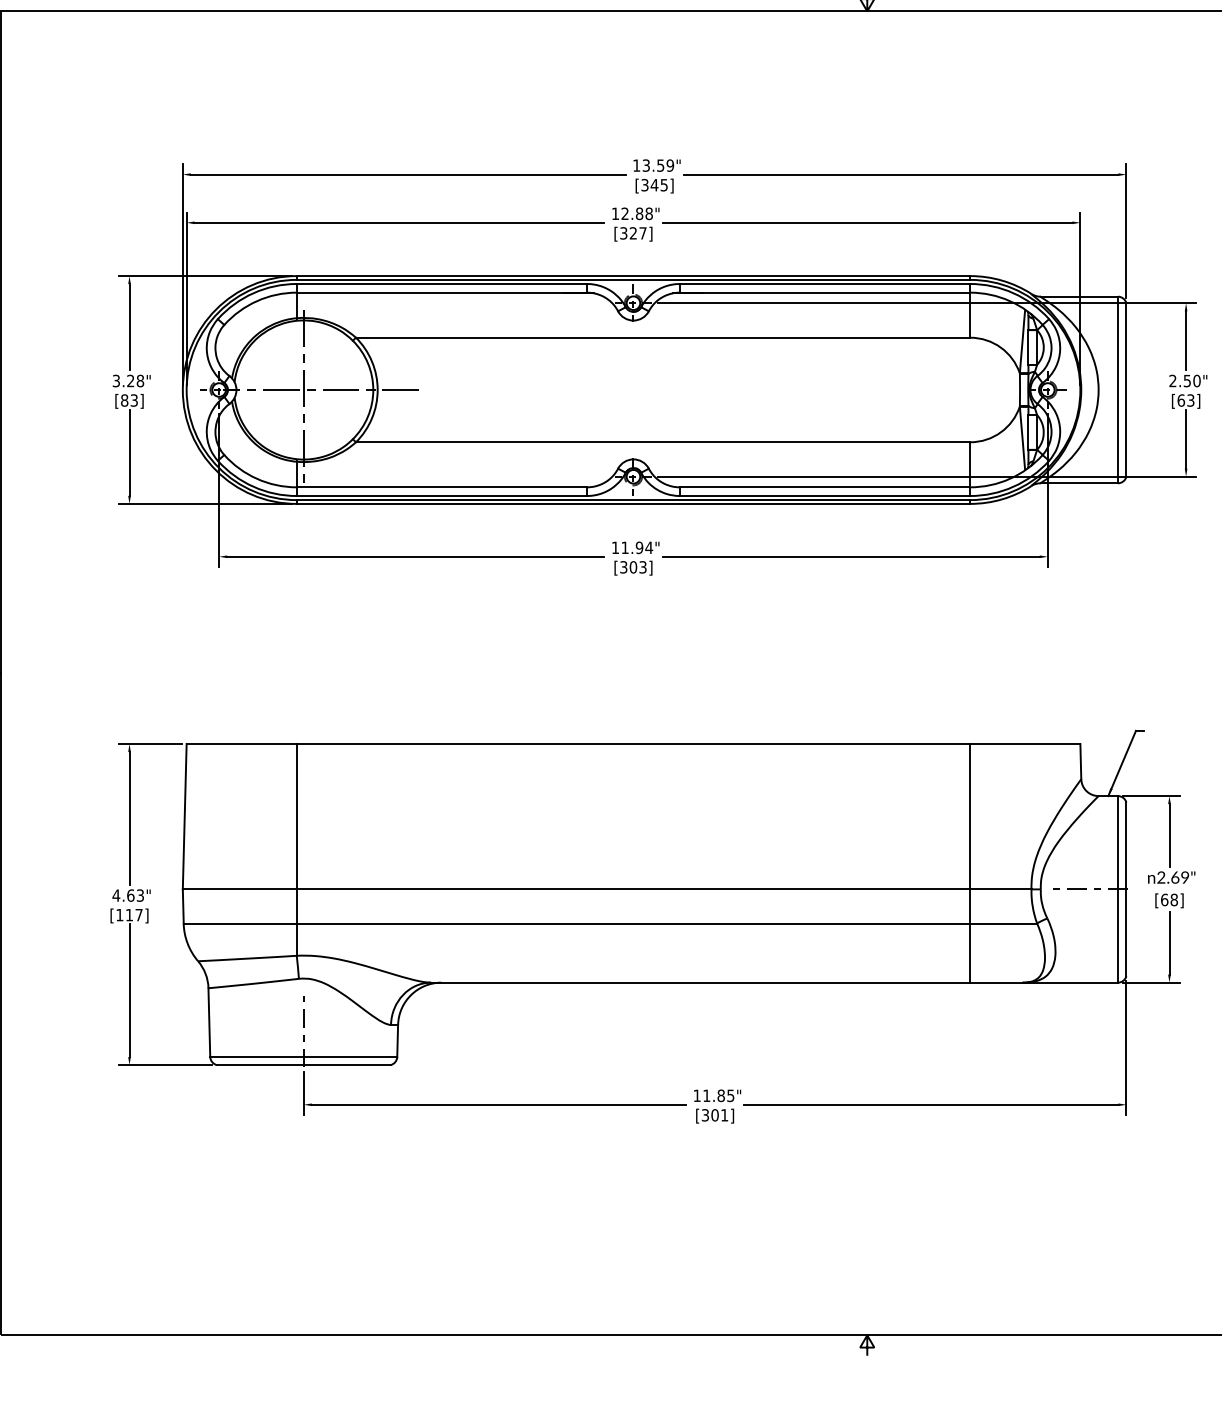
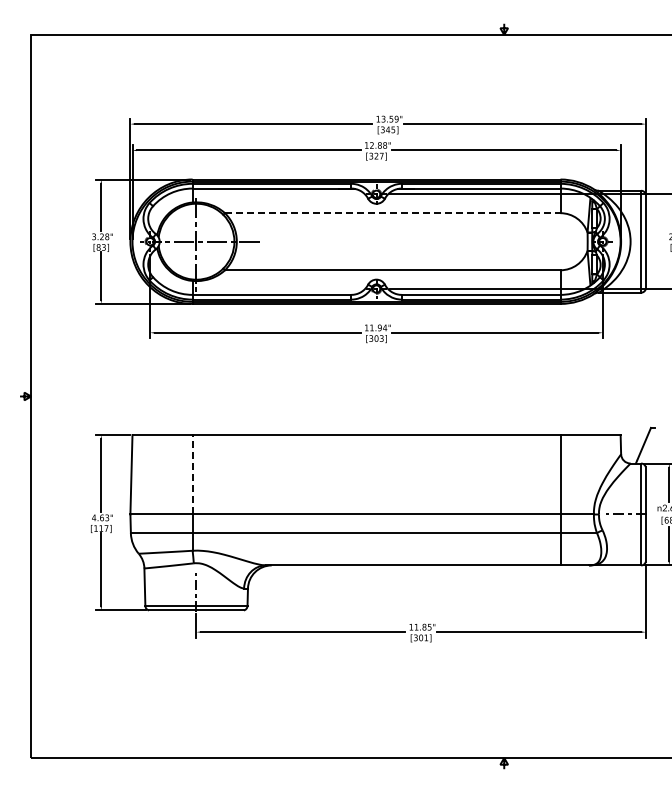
line: (662, 338) -> (392, 213), solid -> dashed
line: (296, 816) -> (192, 474), solid -> dashed

